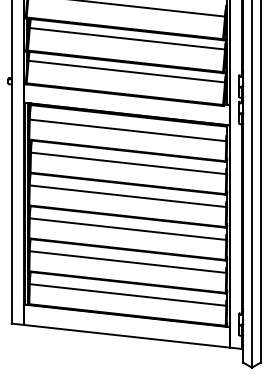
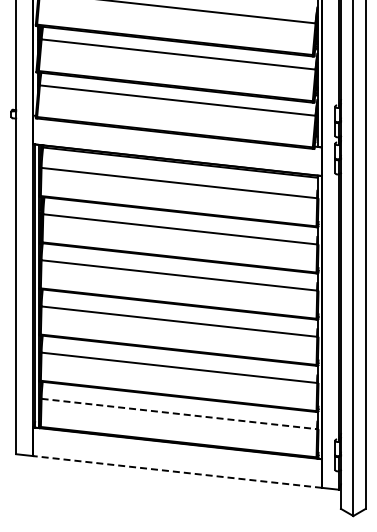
line: (128, 295) -> (179, 414), solid -> dashed
line: (126, 335) -> (177, 471), solid -> dashed

